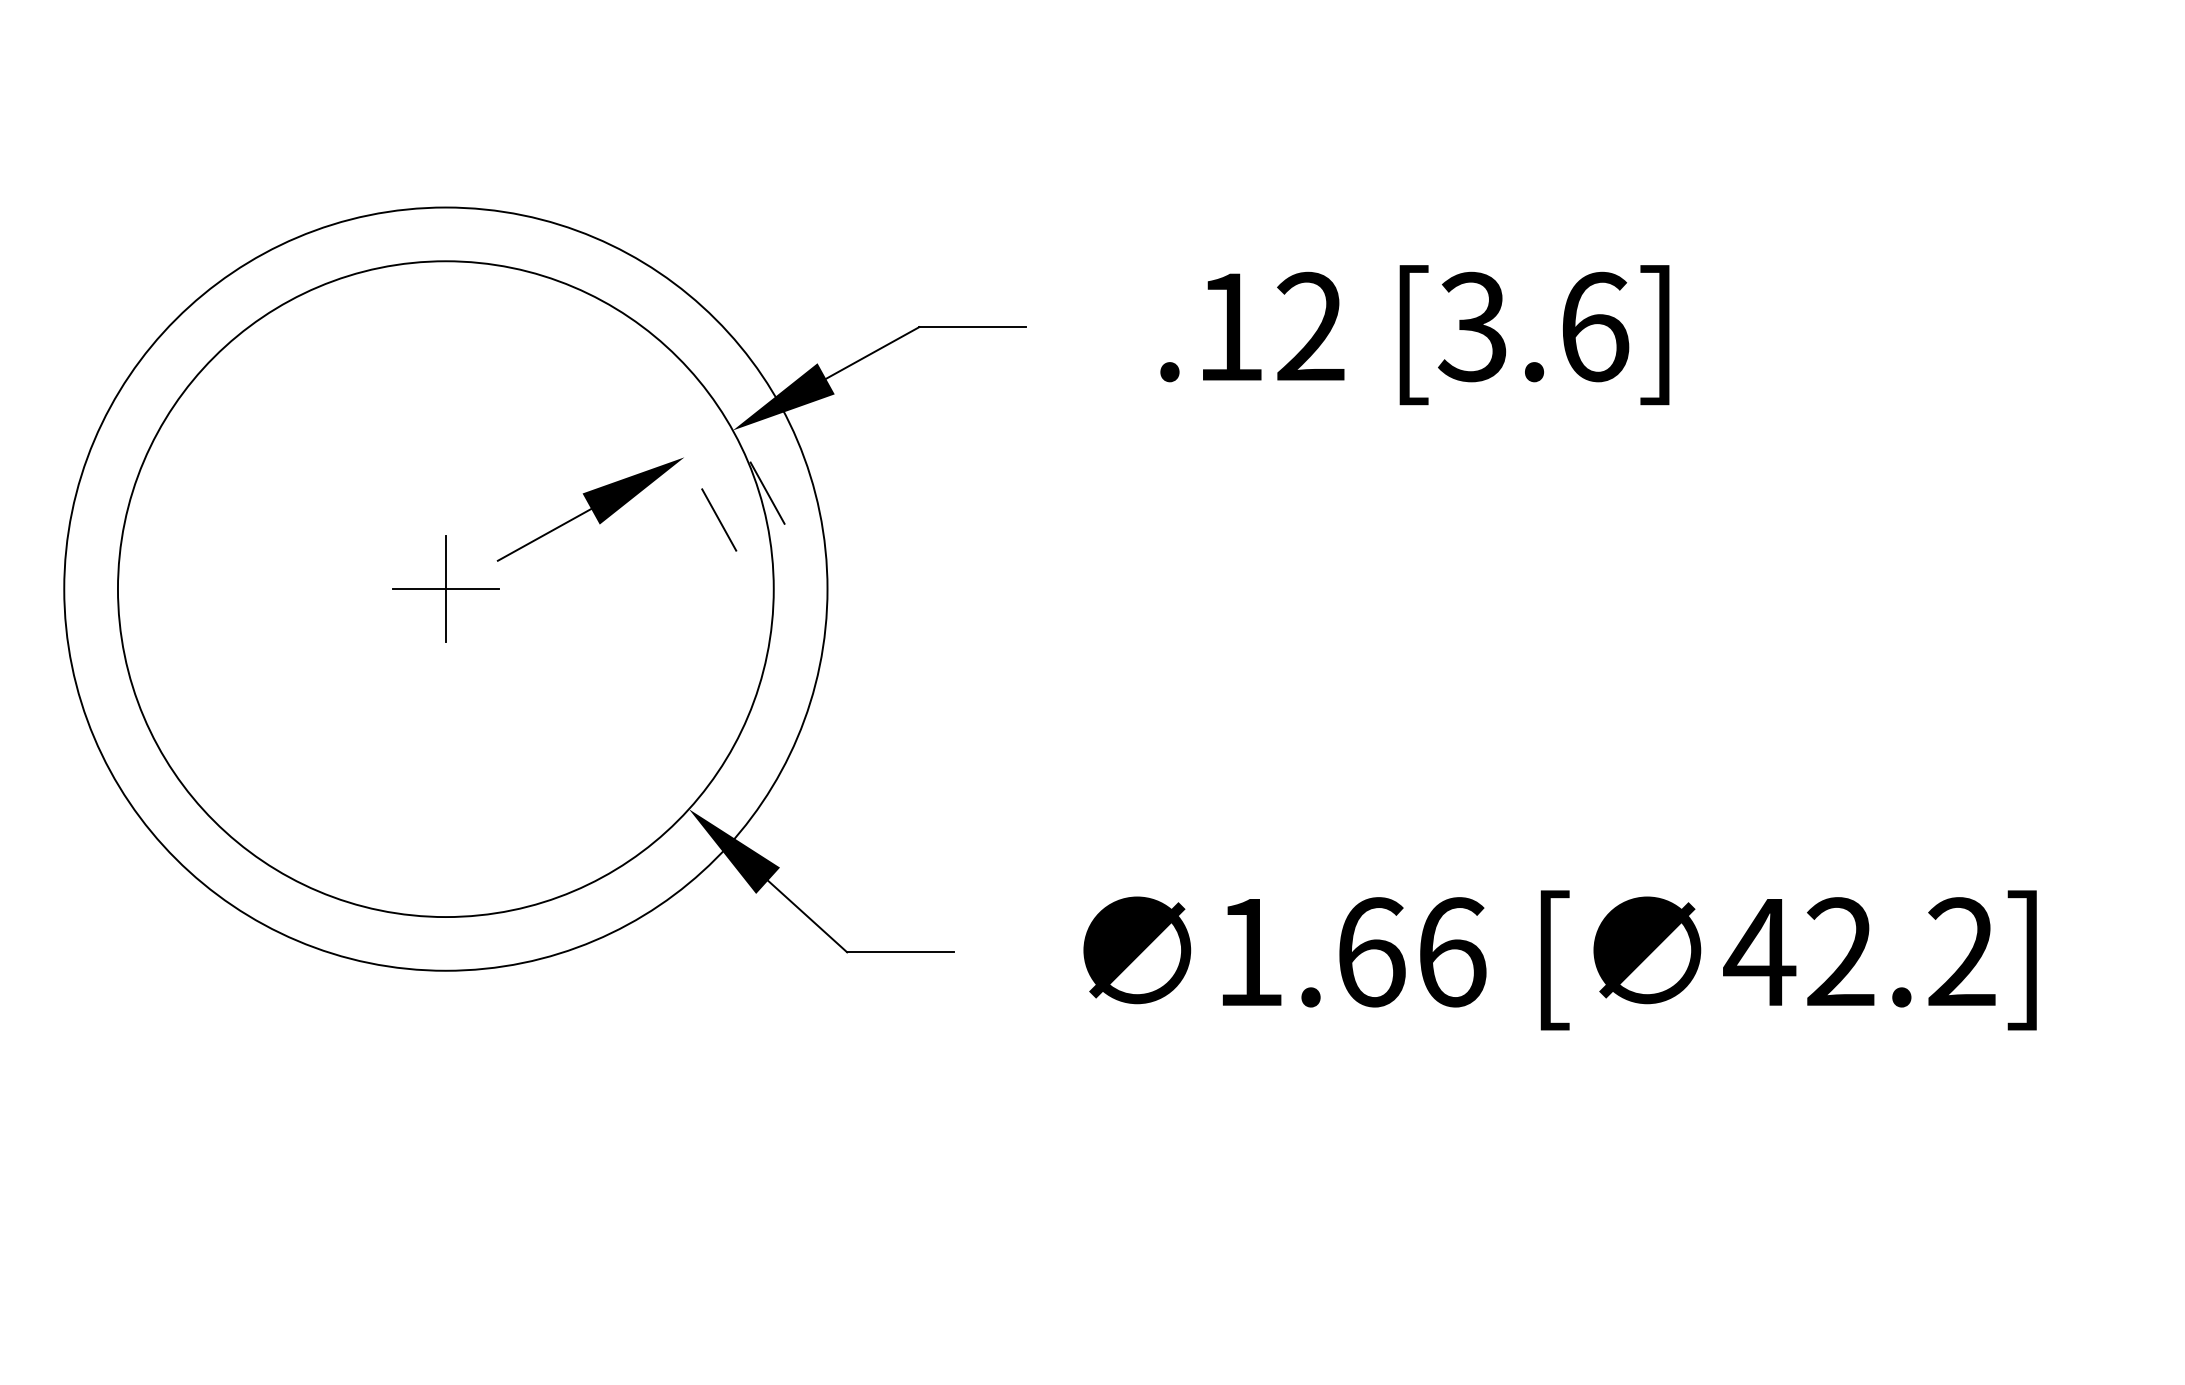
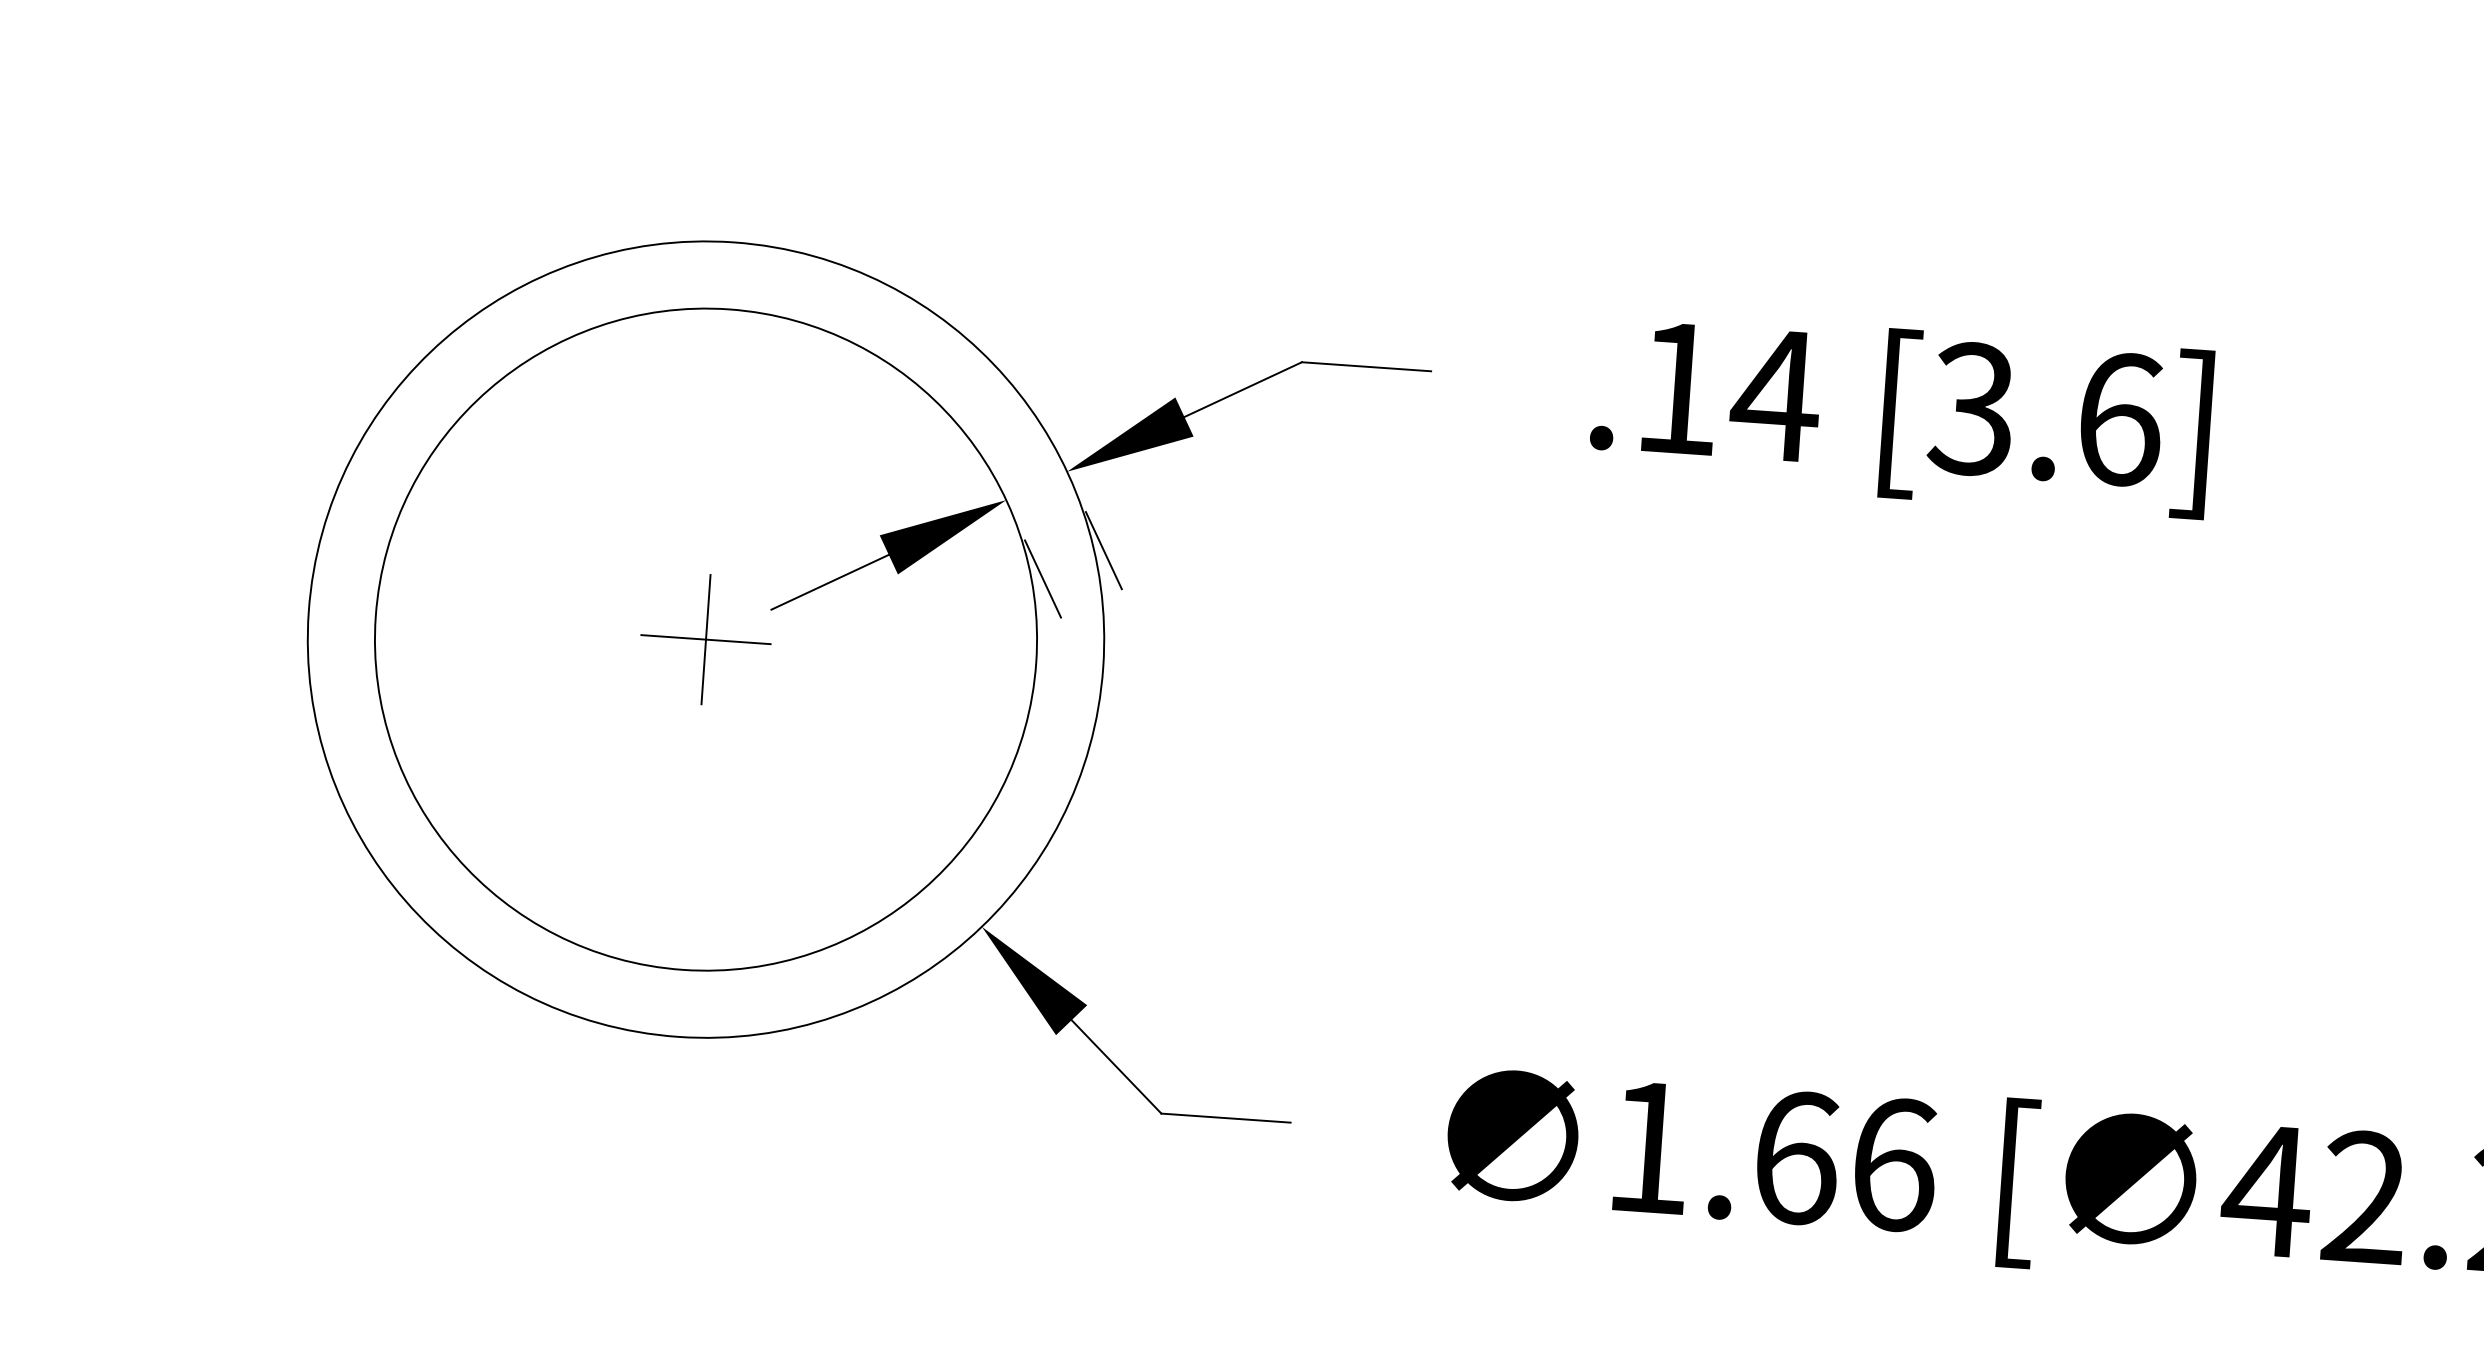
text: (1310, 325) -> (1775, 393), .12 -> .14
circle: (445, 588) -> (705, 638), size x0.71

